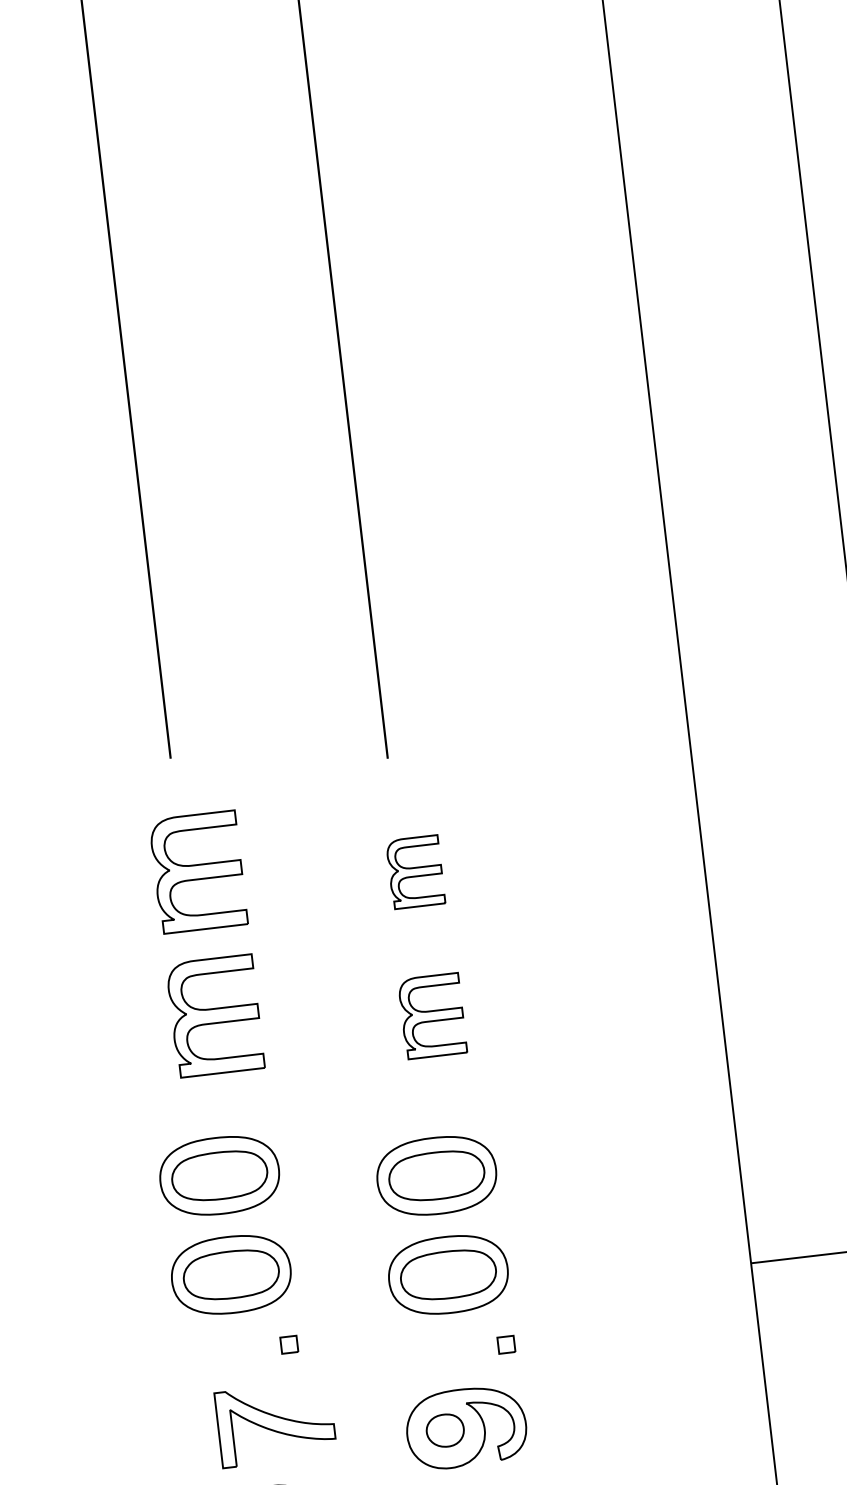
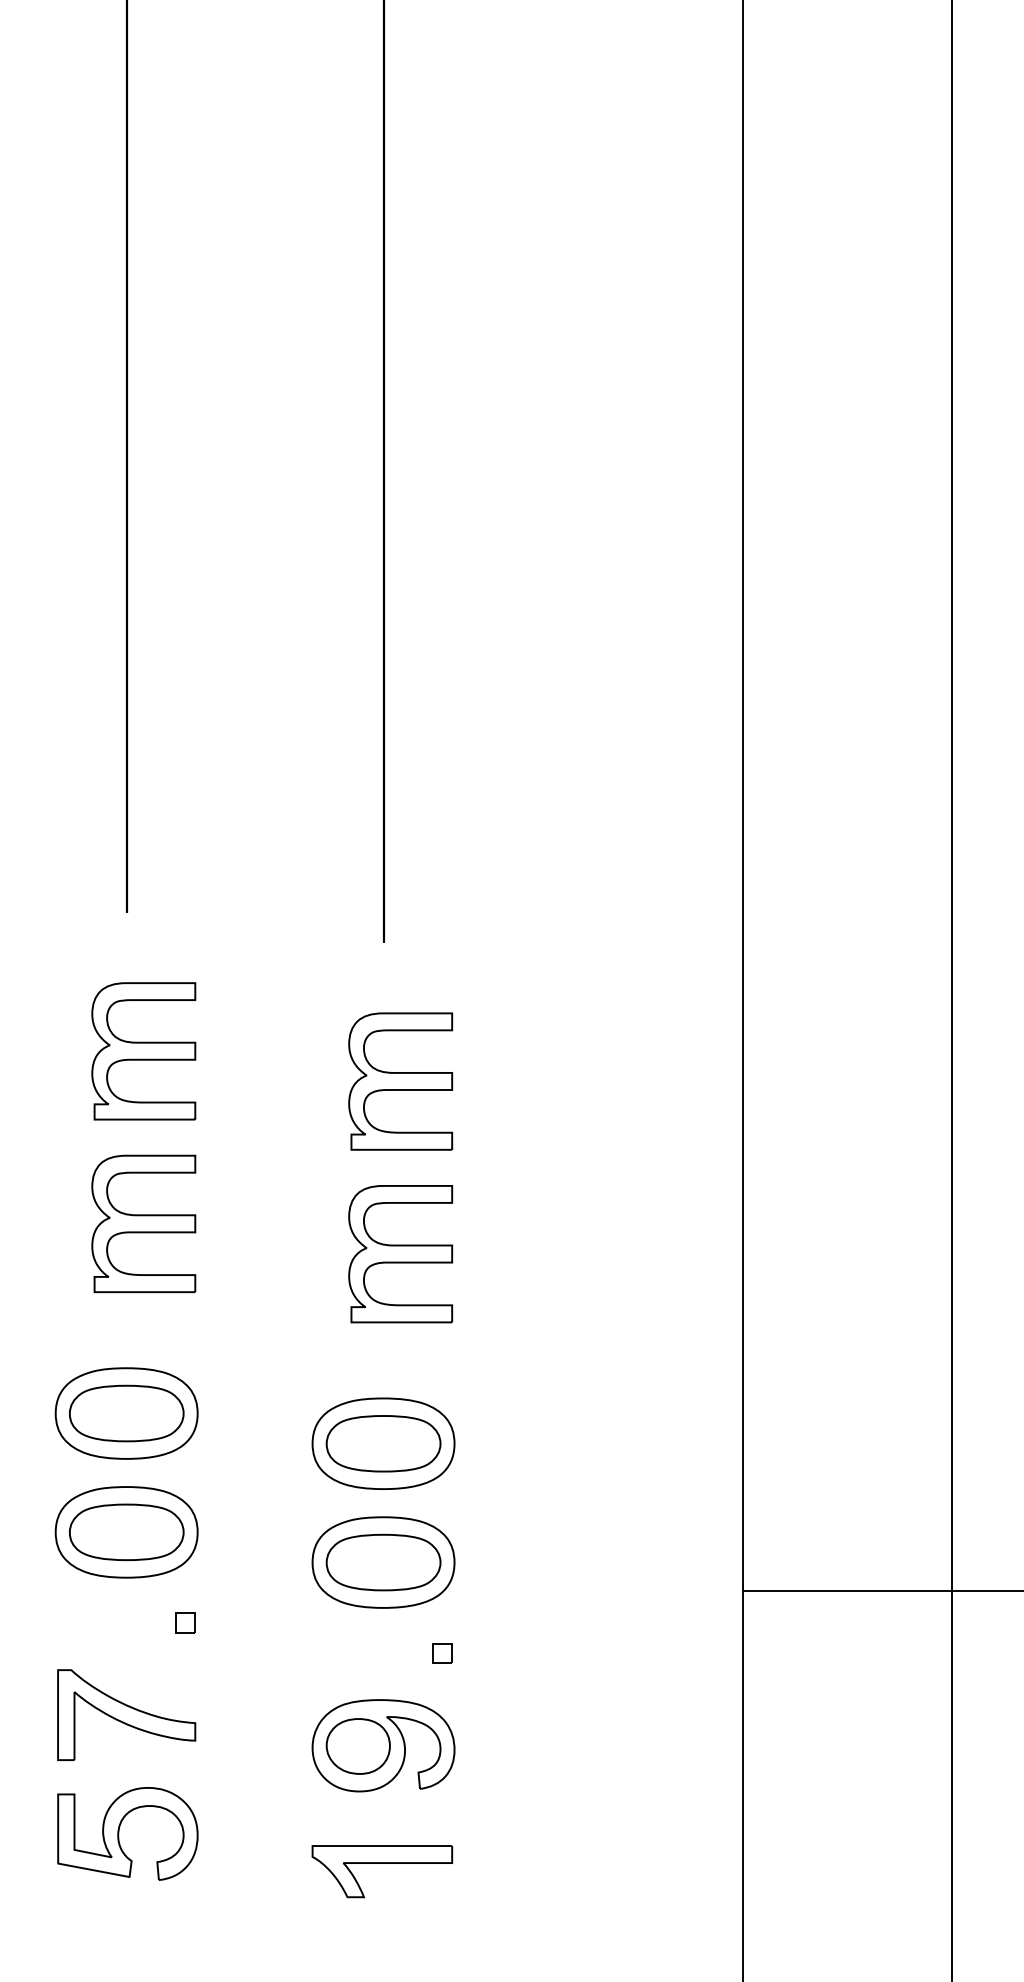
part: (415, 872) -> (400, 1081), size x1.67
part: (432, 1016) -> (400, 1254), size x1.43
part: (275, 1423) -> (126, 1714), moved
part: (444, 1430) -> (357, 1746), size x1.43

